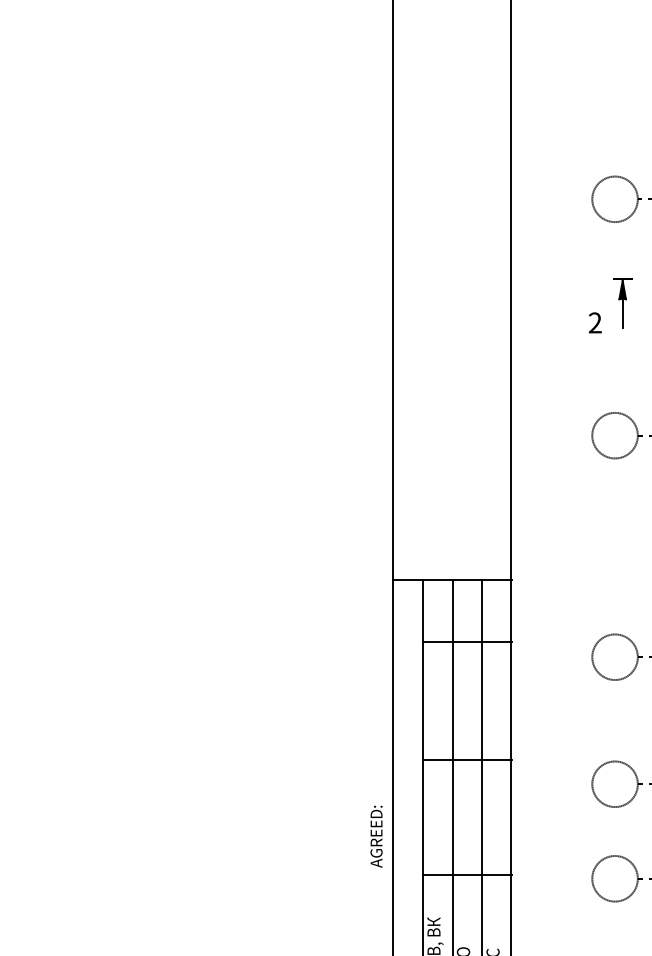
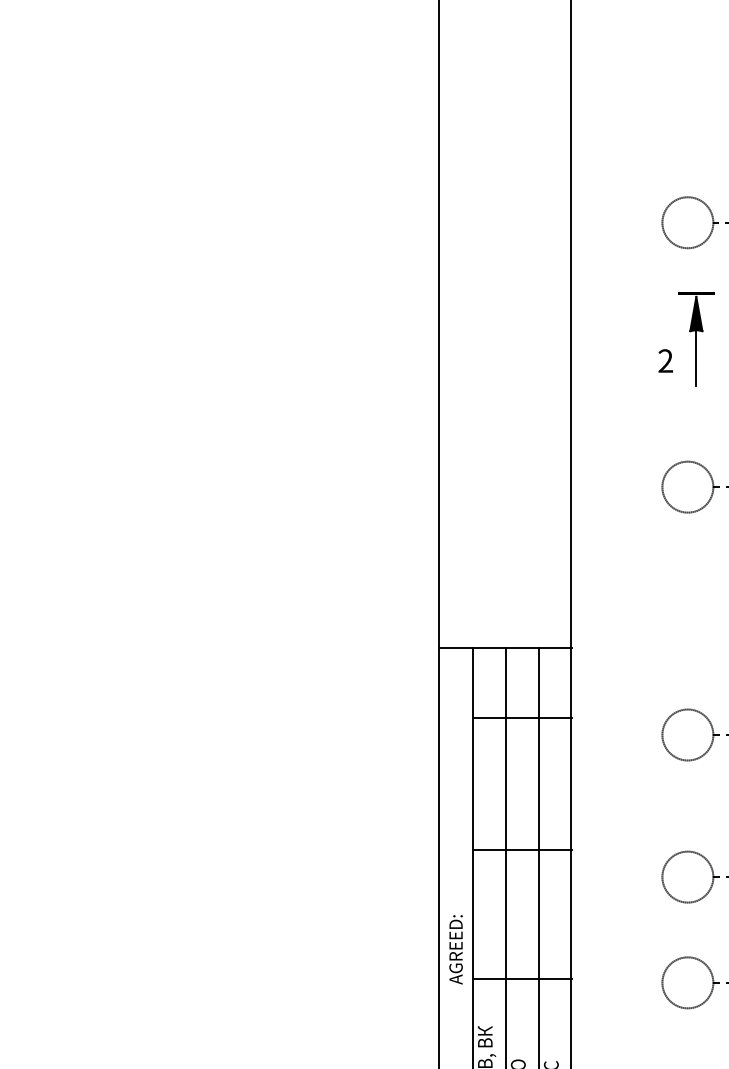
part: (622, 303) -> (696, 339), size x1.67
text: (376, 836) -> (455, 949), moved

